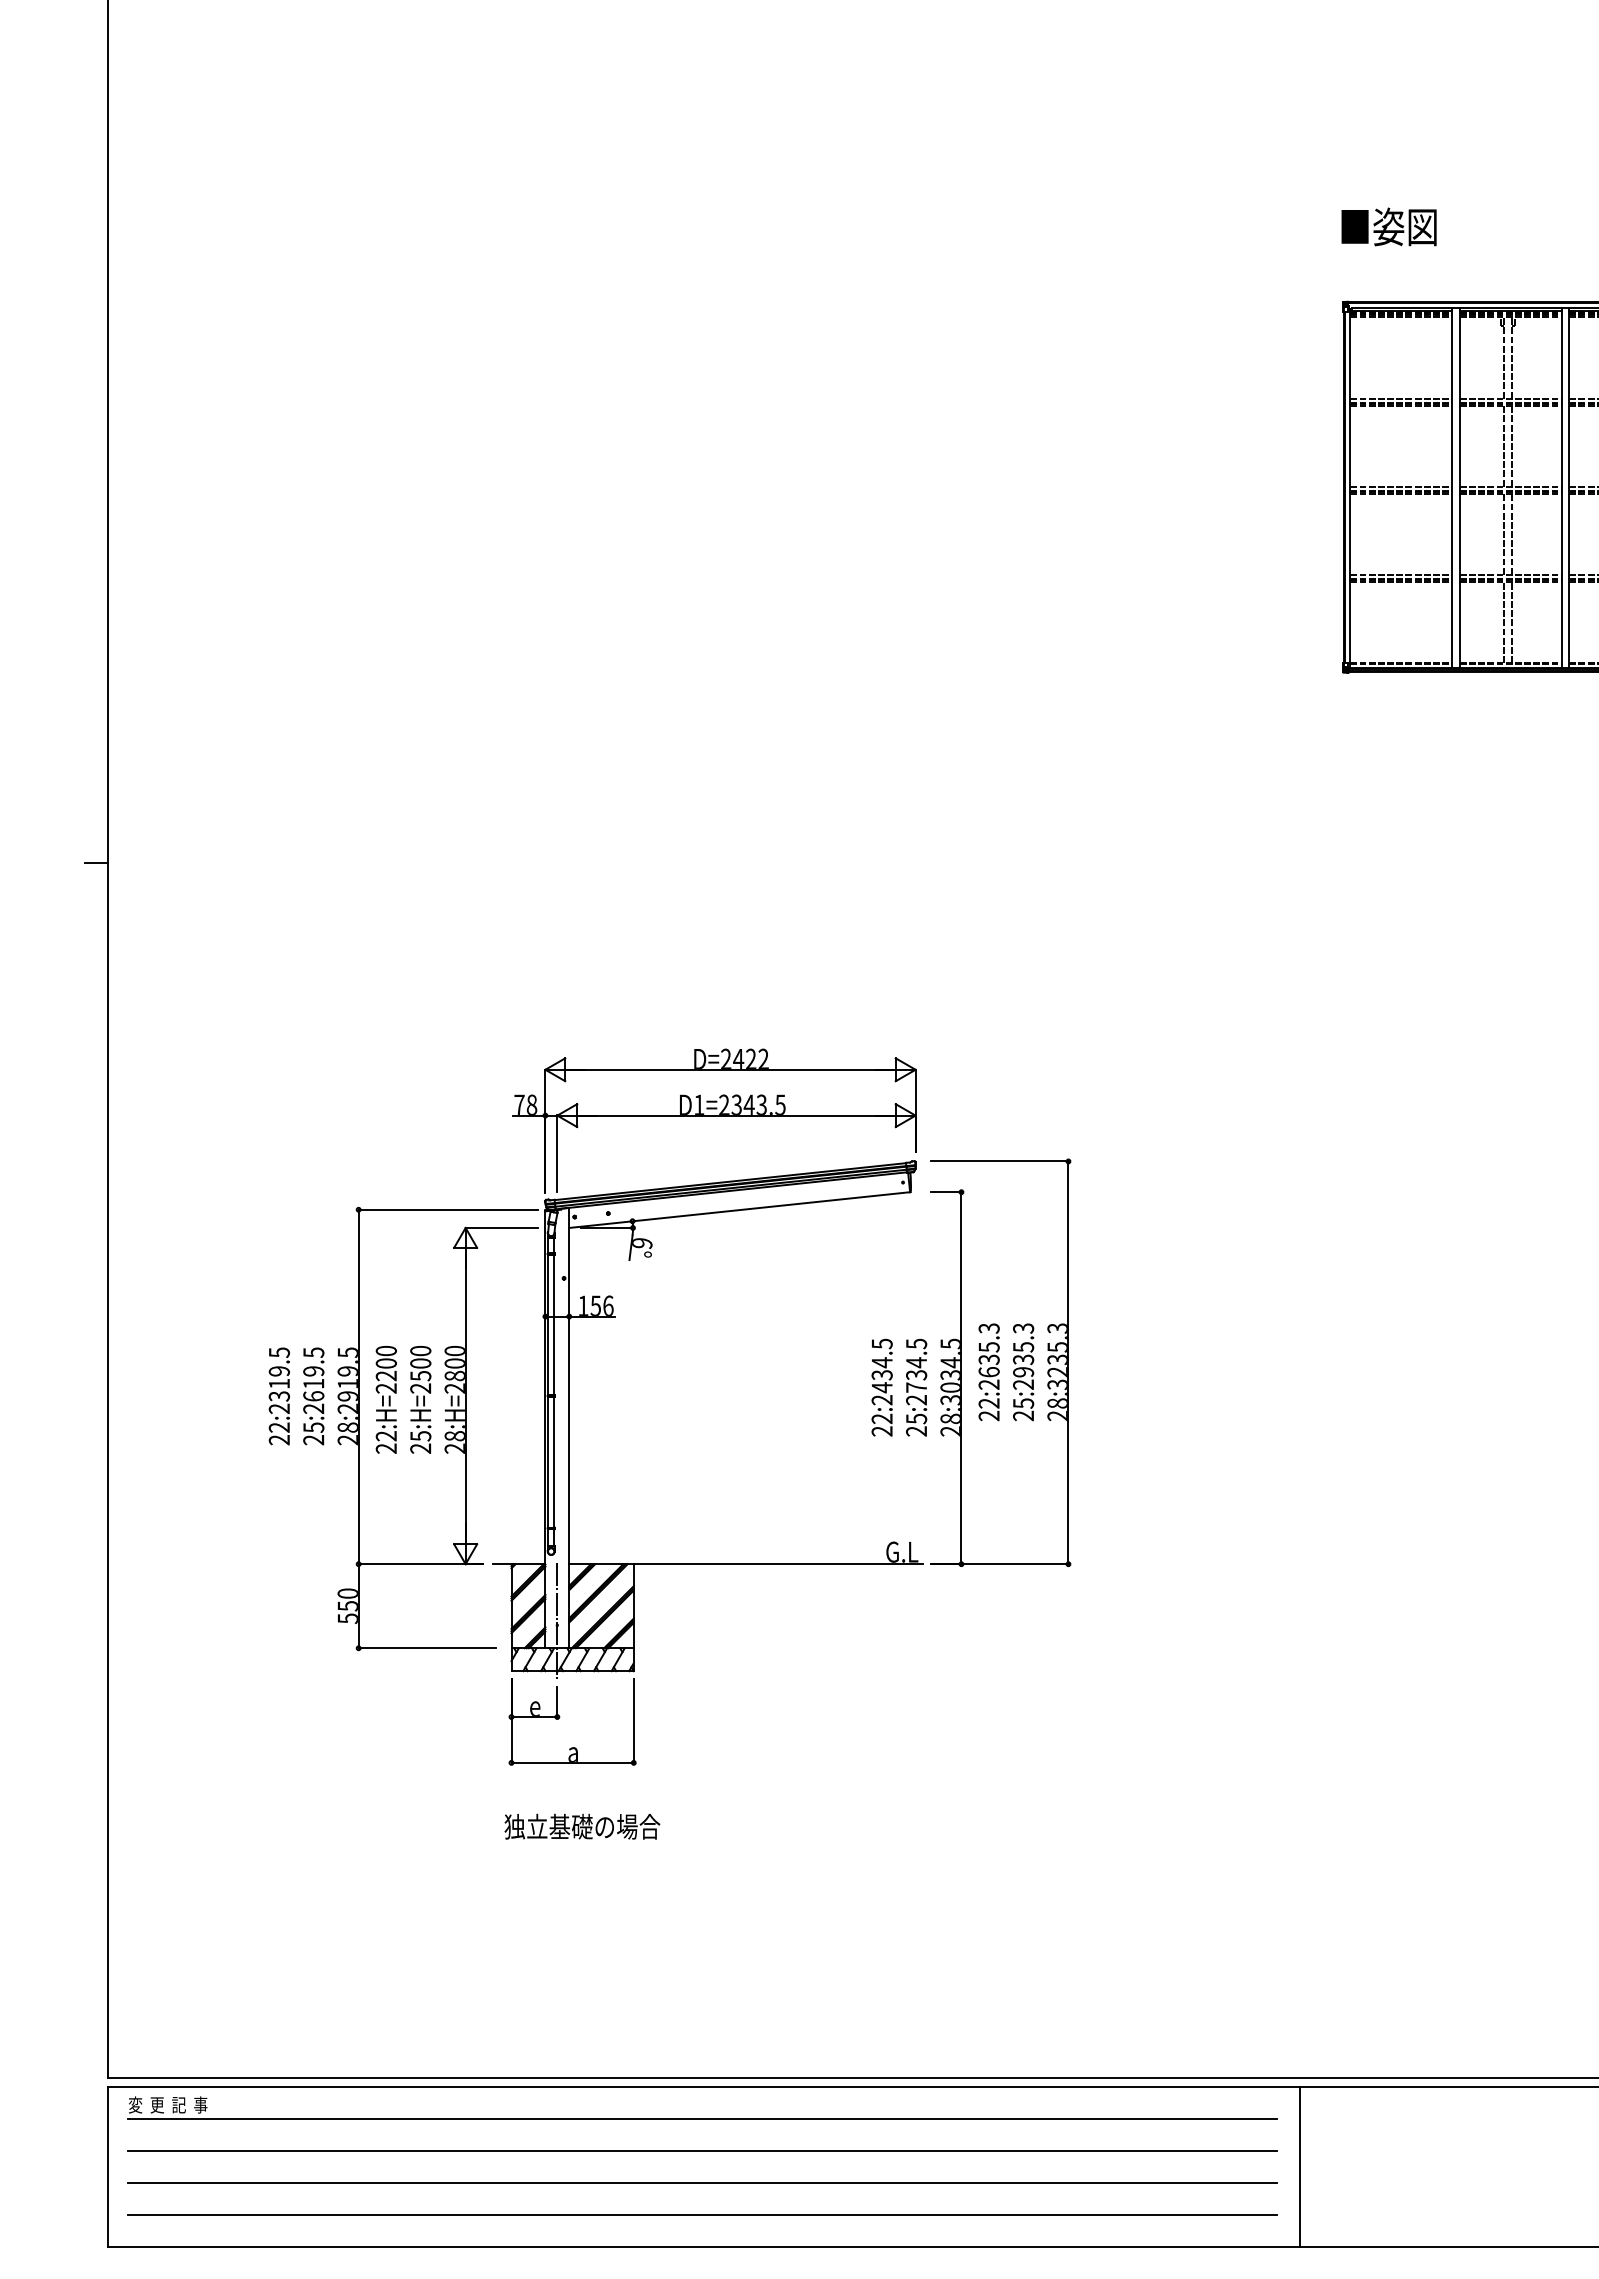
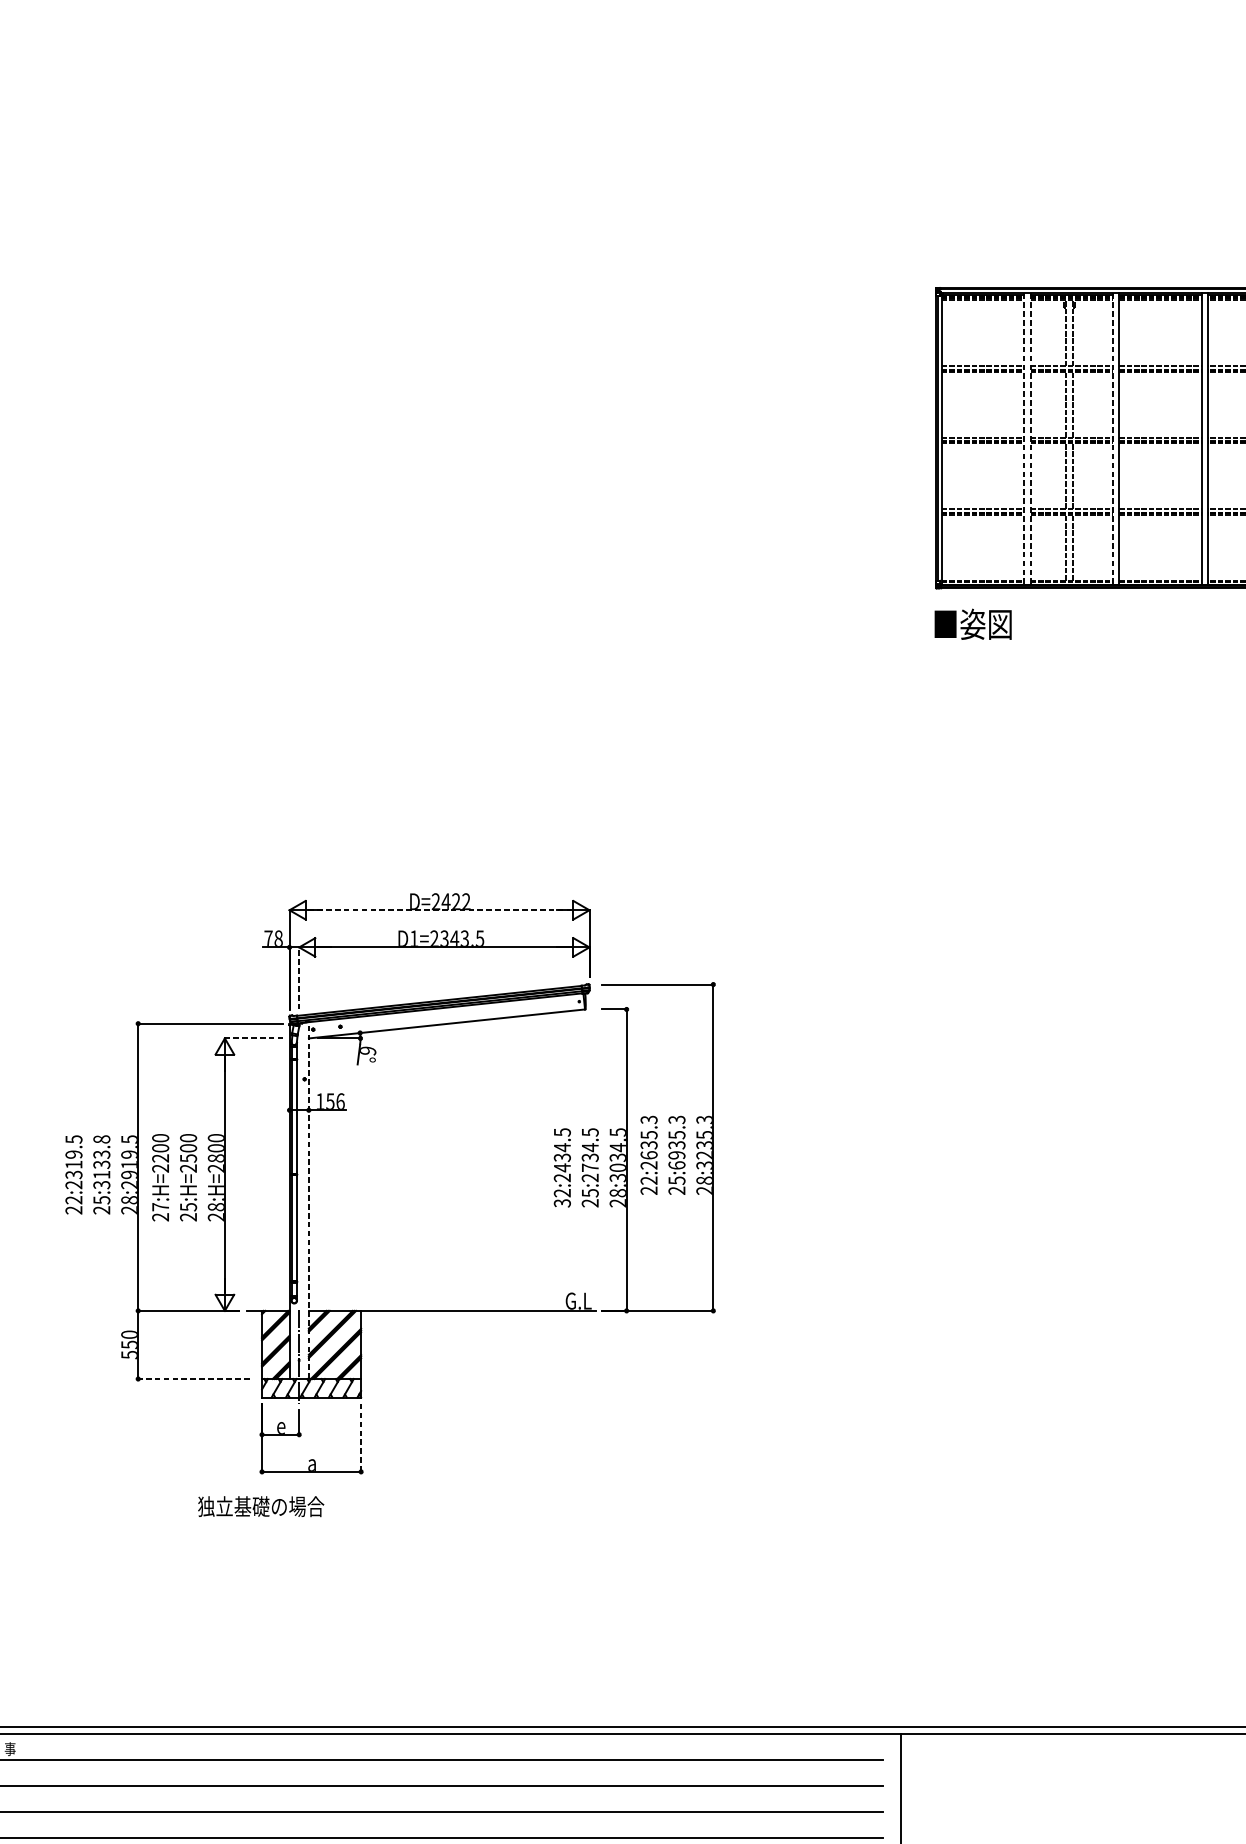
text: (1388, 226) -> (972, 624), moved
line: (1452, 488) -> (1024, 439), solid -> dashed
line: (1459, 488) -> (1030, 439), solid -> dashed
line: (1561, 488) -> (1112, 439), solid -> dashed
line: (731, 1069) -> (440, 910), solid -> dashed
line: (557, 1153) -> (299, 978), solid -> dashed
line: (501, 1227) -> (253, 1038), solid -> dashed
text: (313, 1380) -> (101, 1162), 25:2619.5 -> 25:3133.8
text: (1023, 1384) -> (676, 1165), 25:2935.3 -> 25:6935.3
line: (569, 1427) -> (309, 1200), solid -> dashed
text: (882, 1431) -> (562, 1203), 22:2434.5 -> 32:2434.5
text: (385, 1436) -> (159, 1207), 22:H=2200 -> 27:H=2200
line: (427, 1648) -> (193, 1379), solid -> dashed
line: (633, 1721) -> (360, 1438), solid -> dashed
text: (582, 1826) -> (261, 1506), moved

